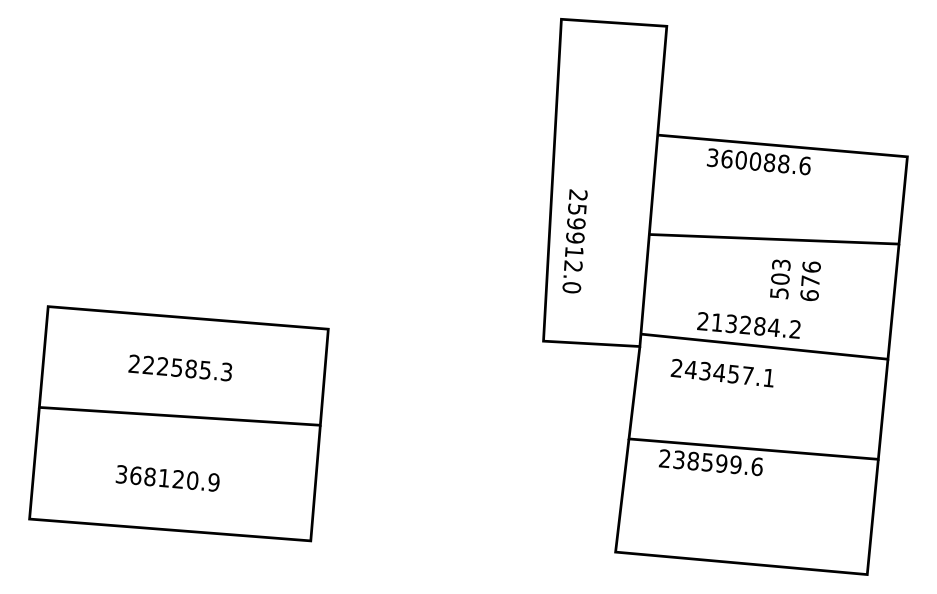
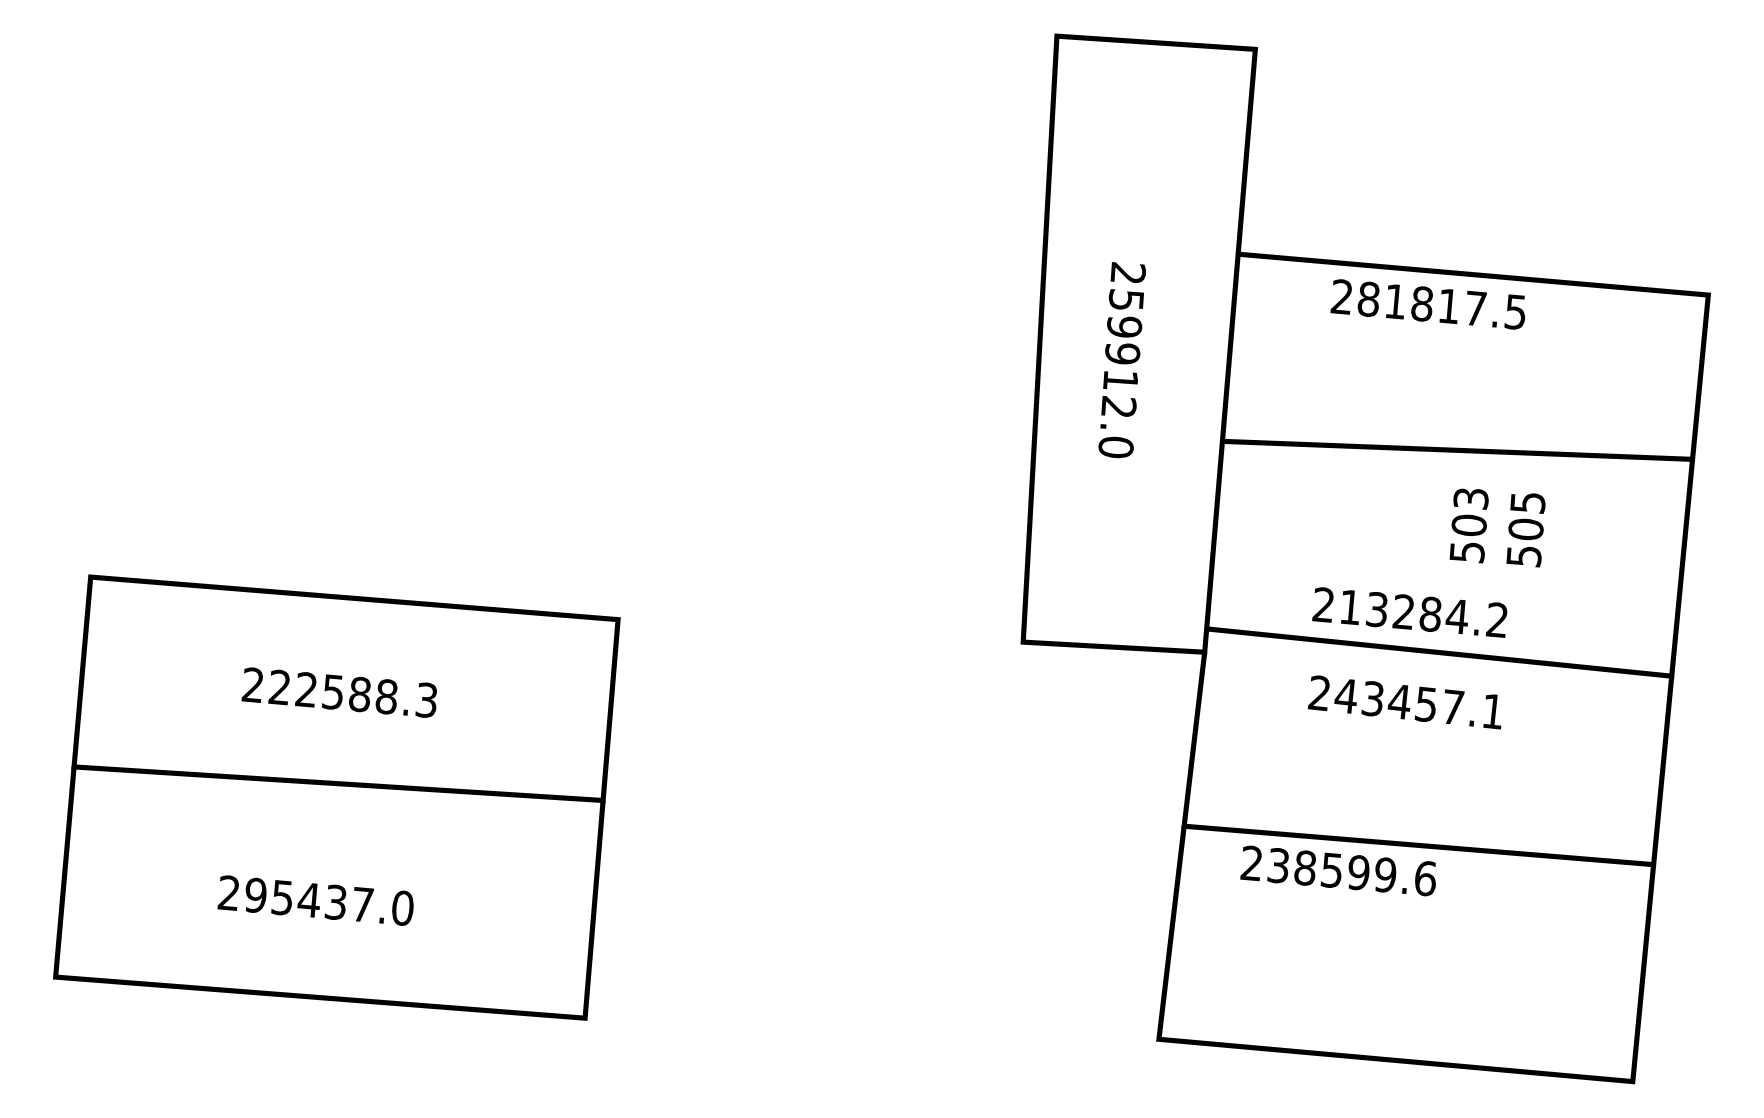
text: (758, 161) -> (1427, 303), 360088.6 -> 281817.5
text: (574, 241) -> (1121, 360), moved
text: (810, 281) -> (1525, 529), 676 -> 505
text: (205, 369) -> (386, 695), 222585.3 -> 222588.3
text: (721, 372) -> (1403, 701), moved
text: (167, 478) -> (315, 900), 368120.9 -> 295437.0

